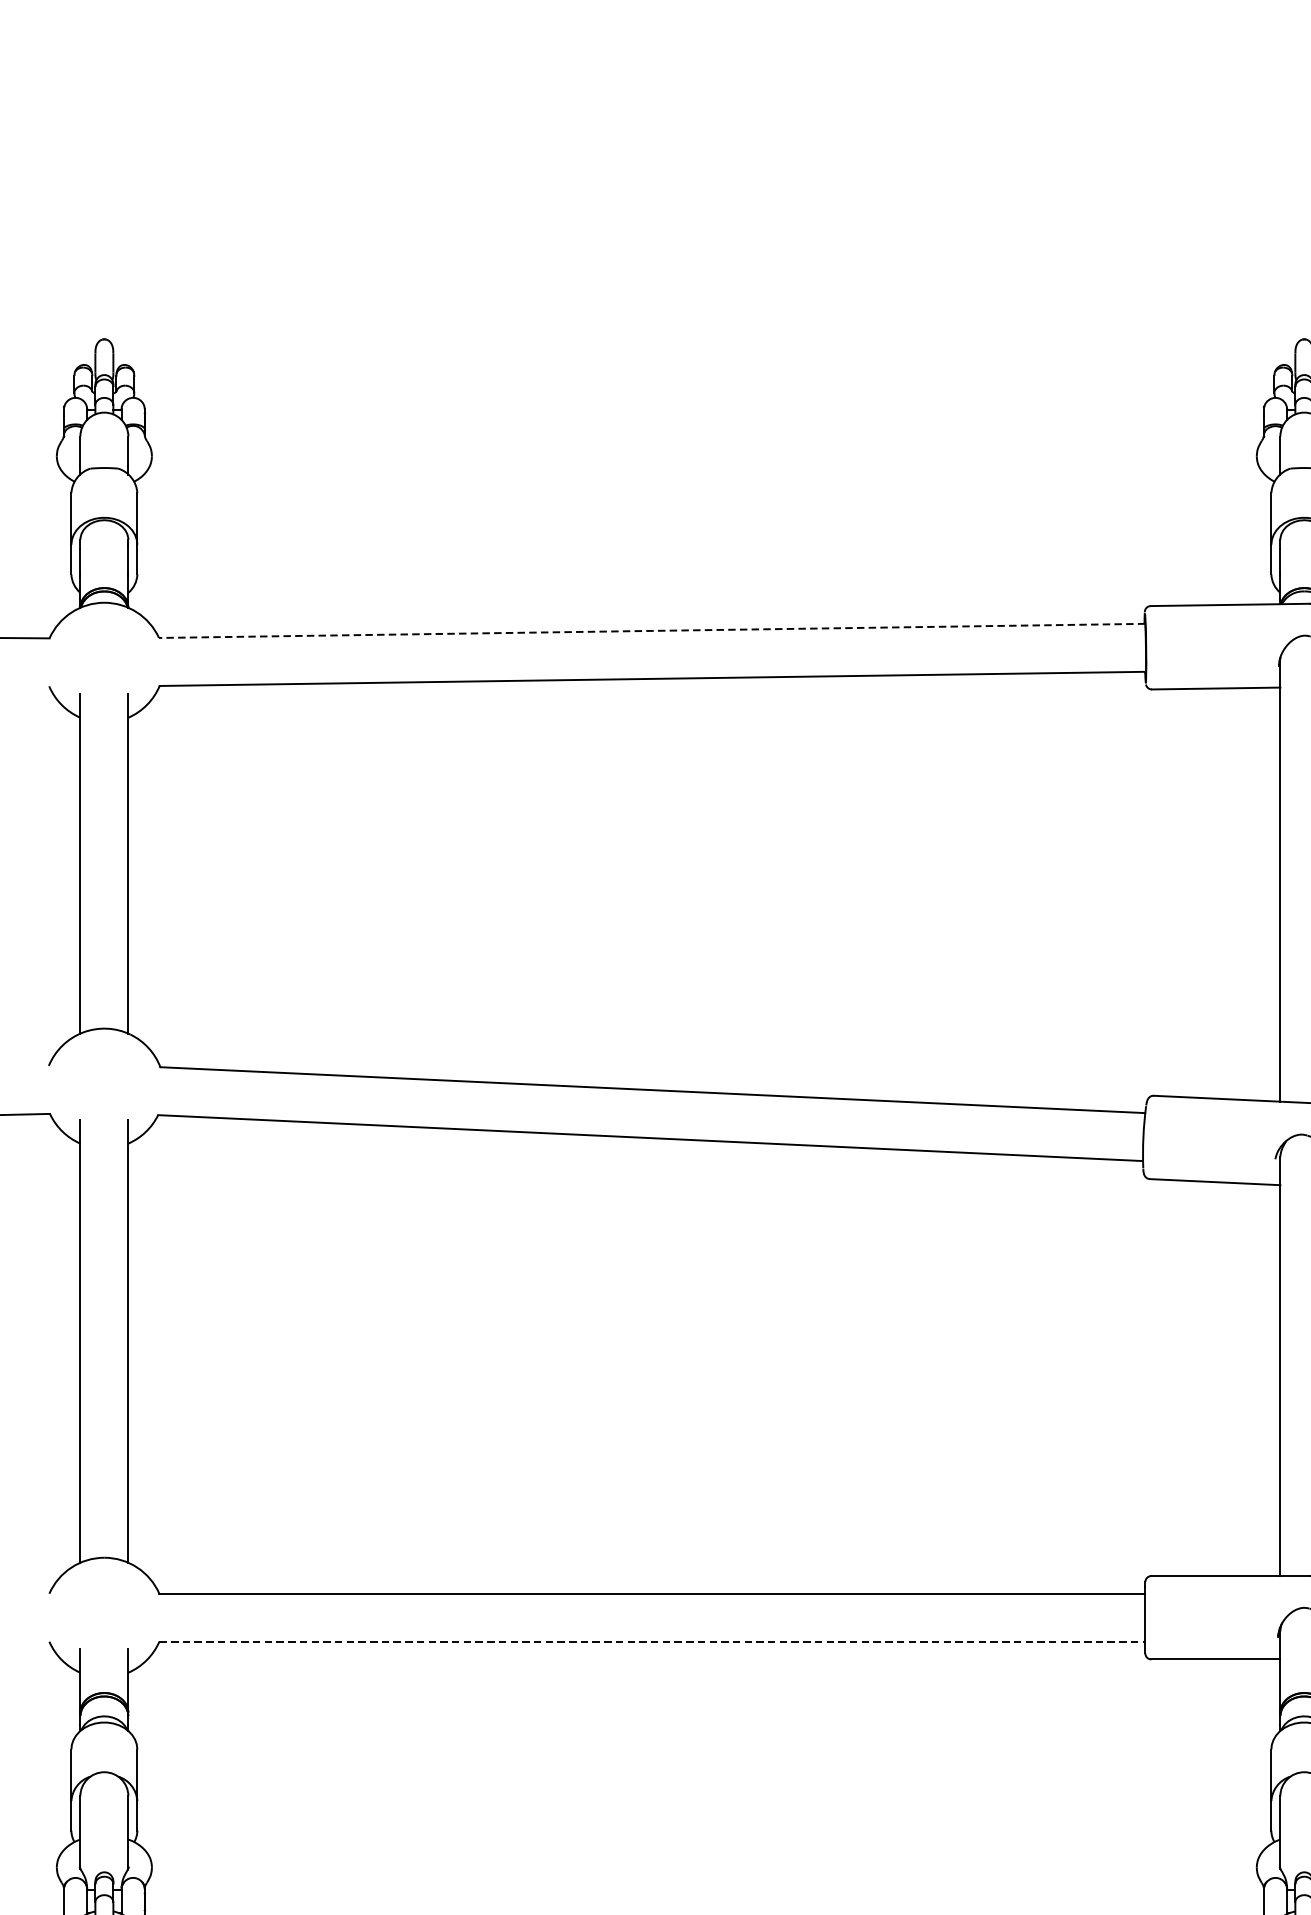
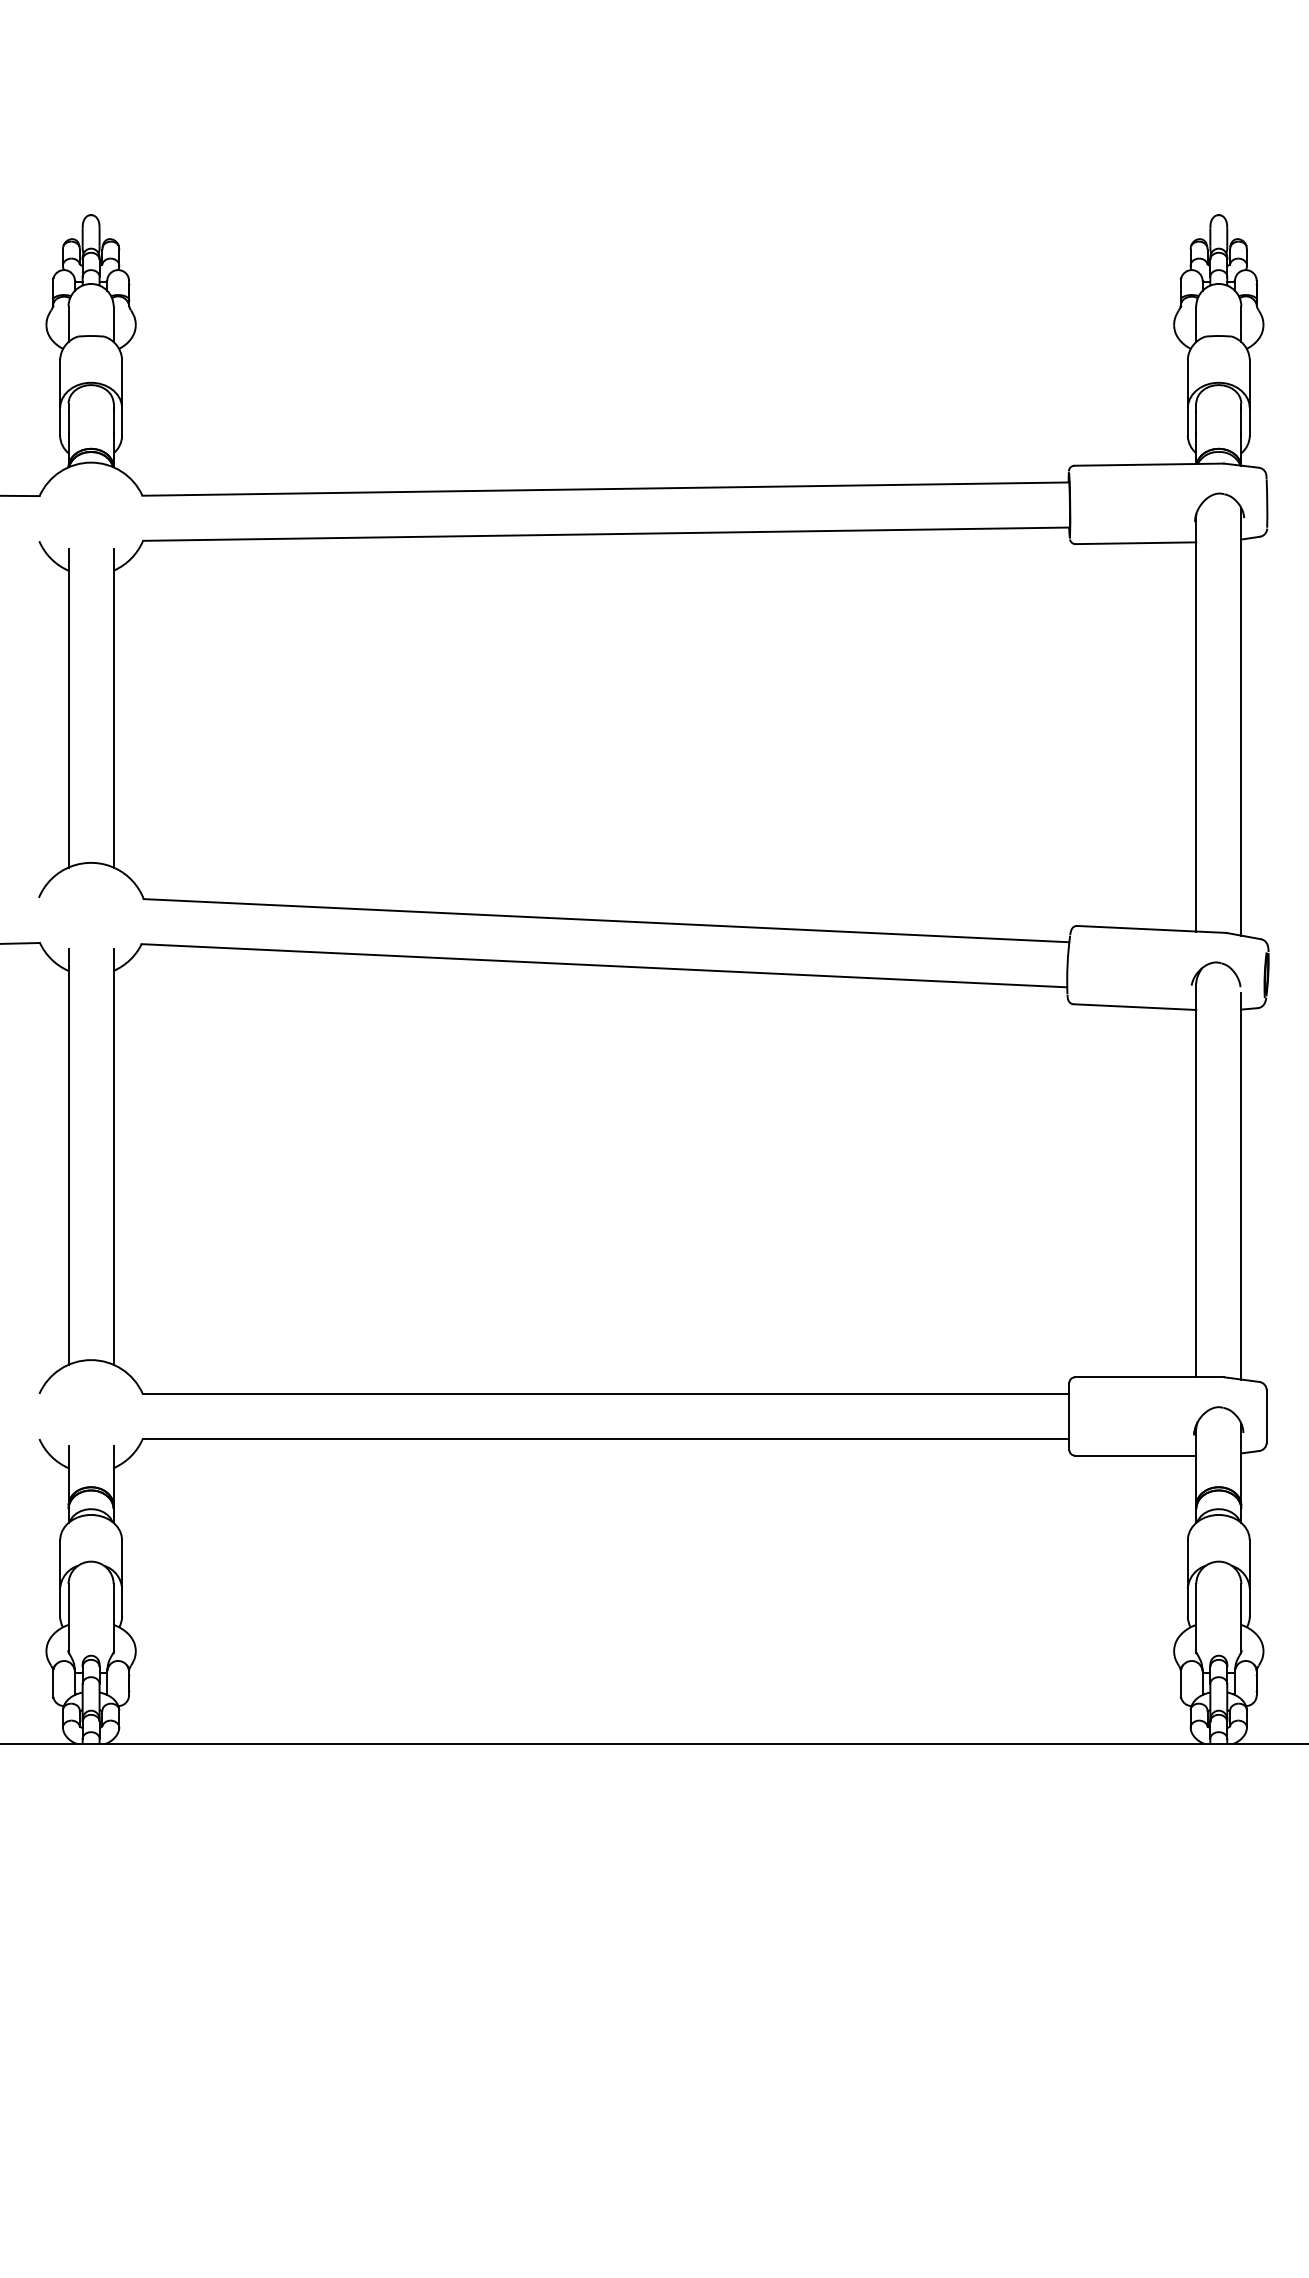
line: (651, 631) -> (605, 489), dashed -> solid
line: (652, 1642) -> (606, 1439), dashed -> solid

